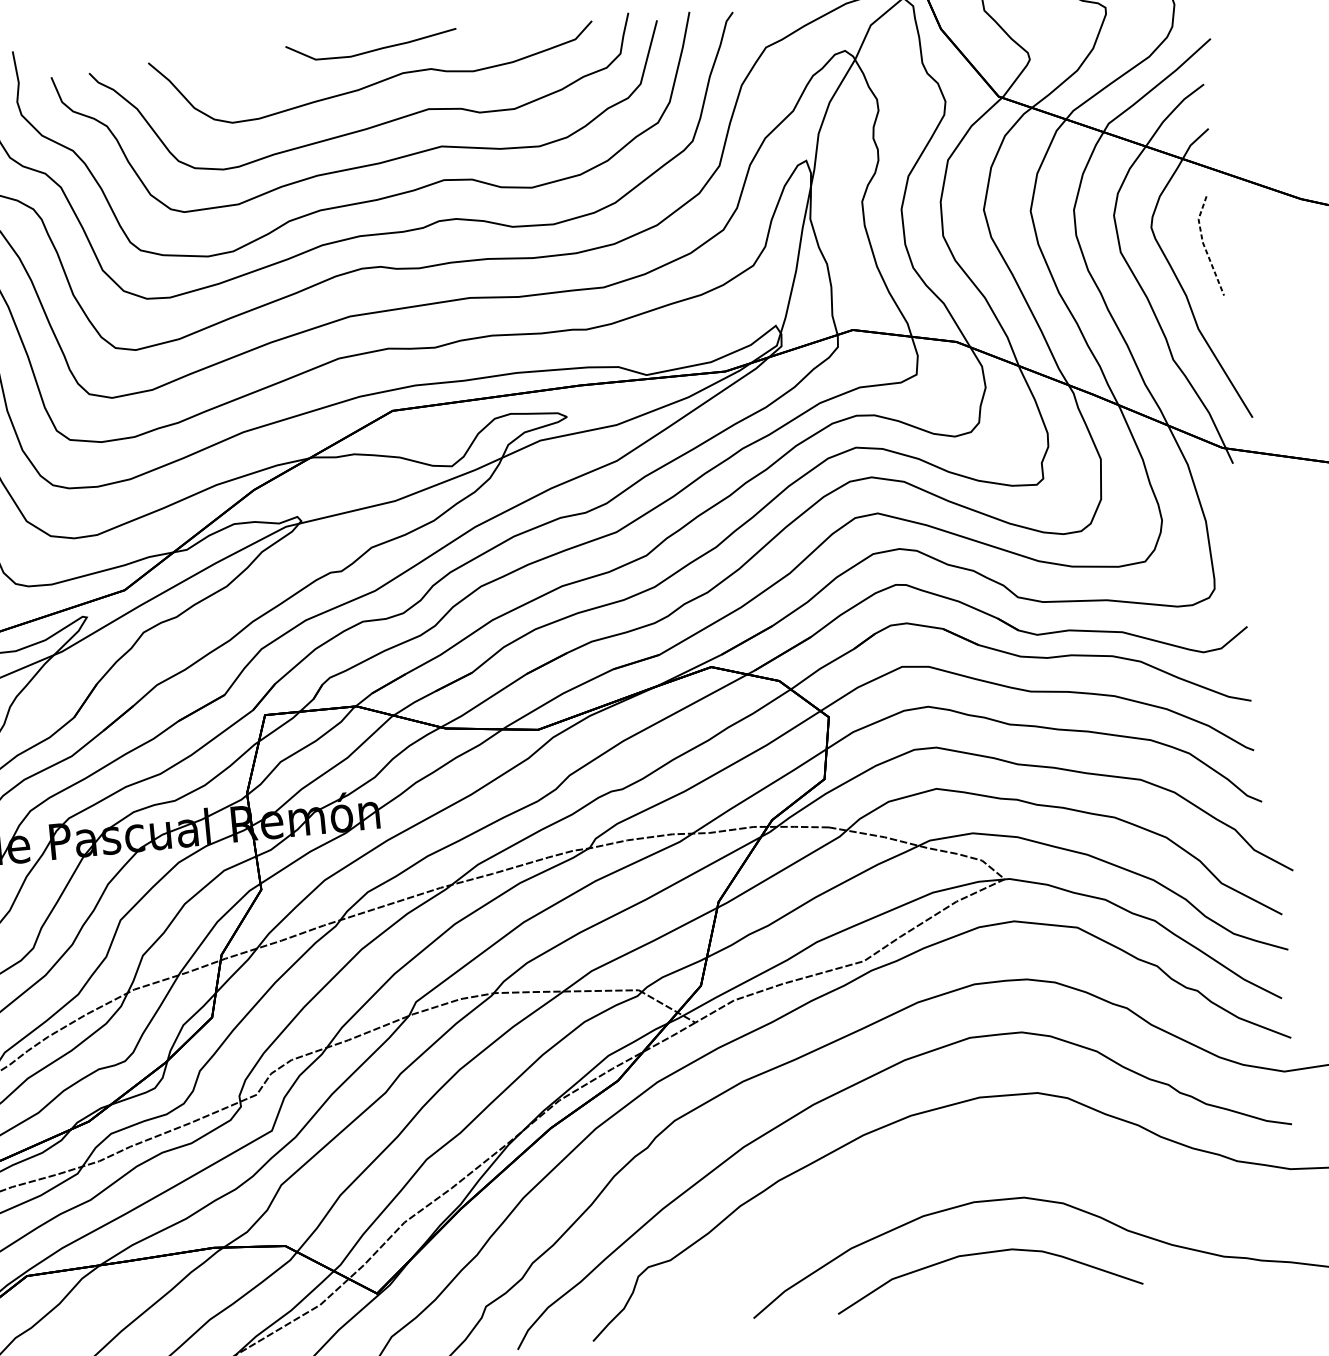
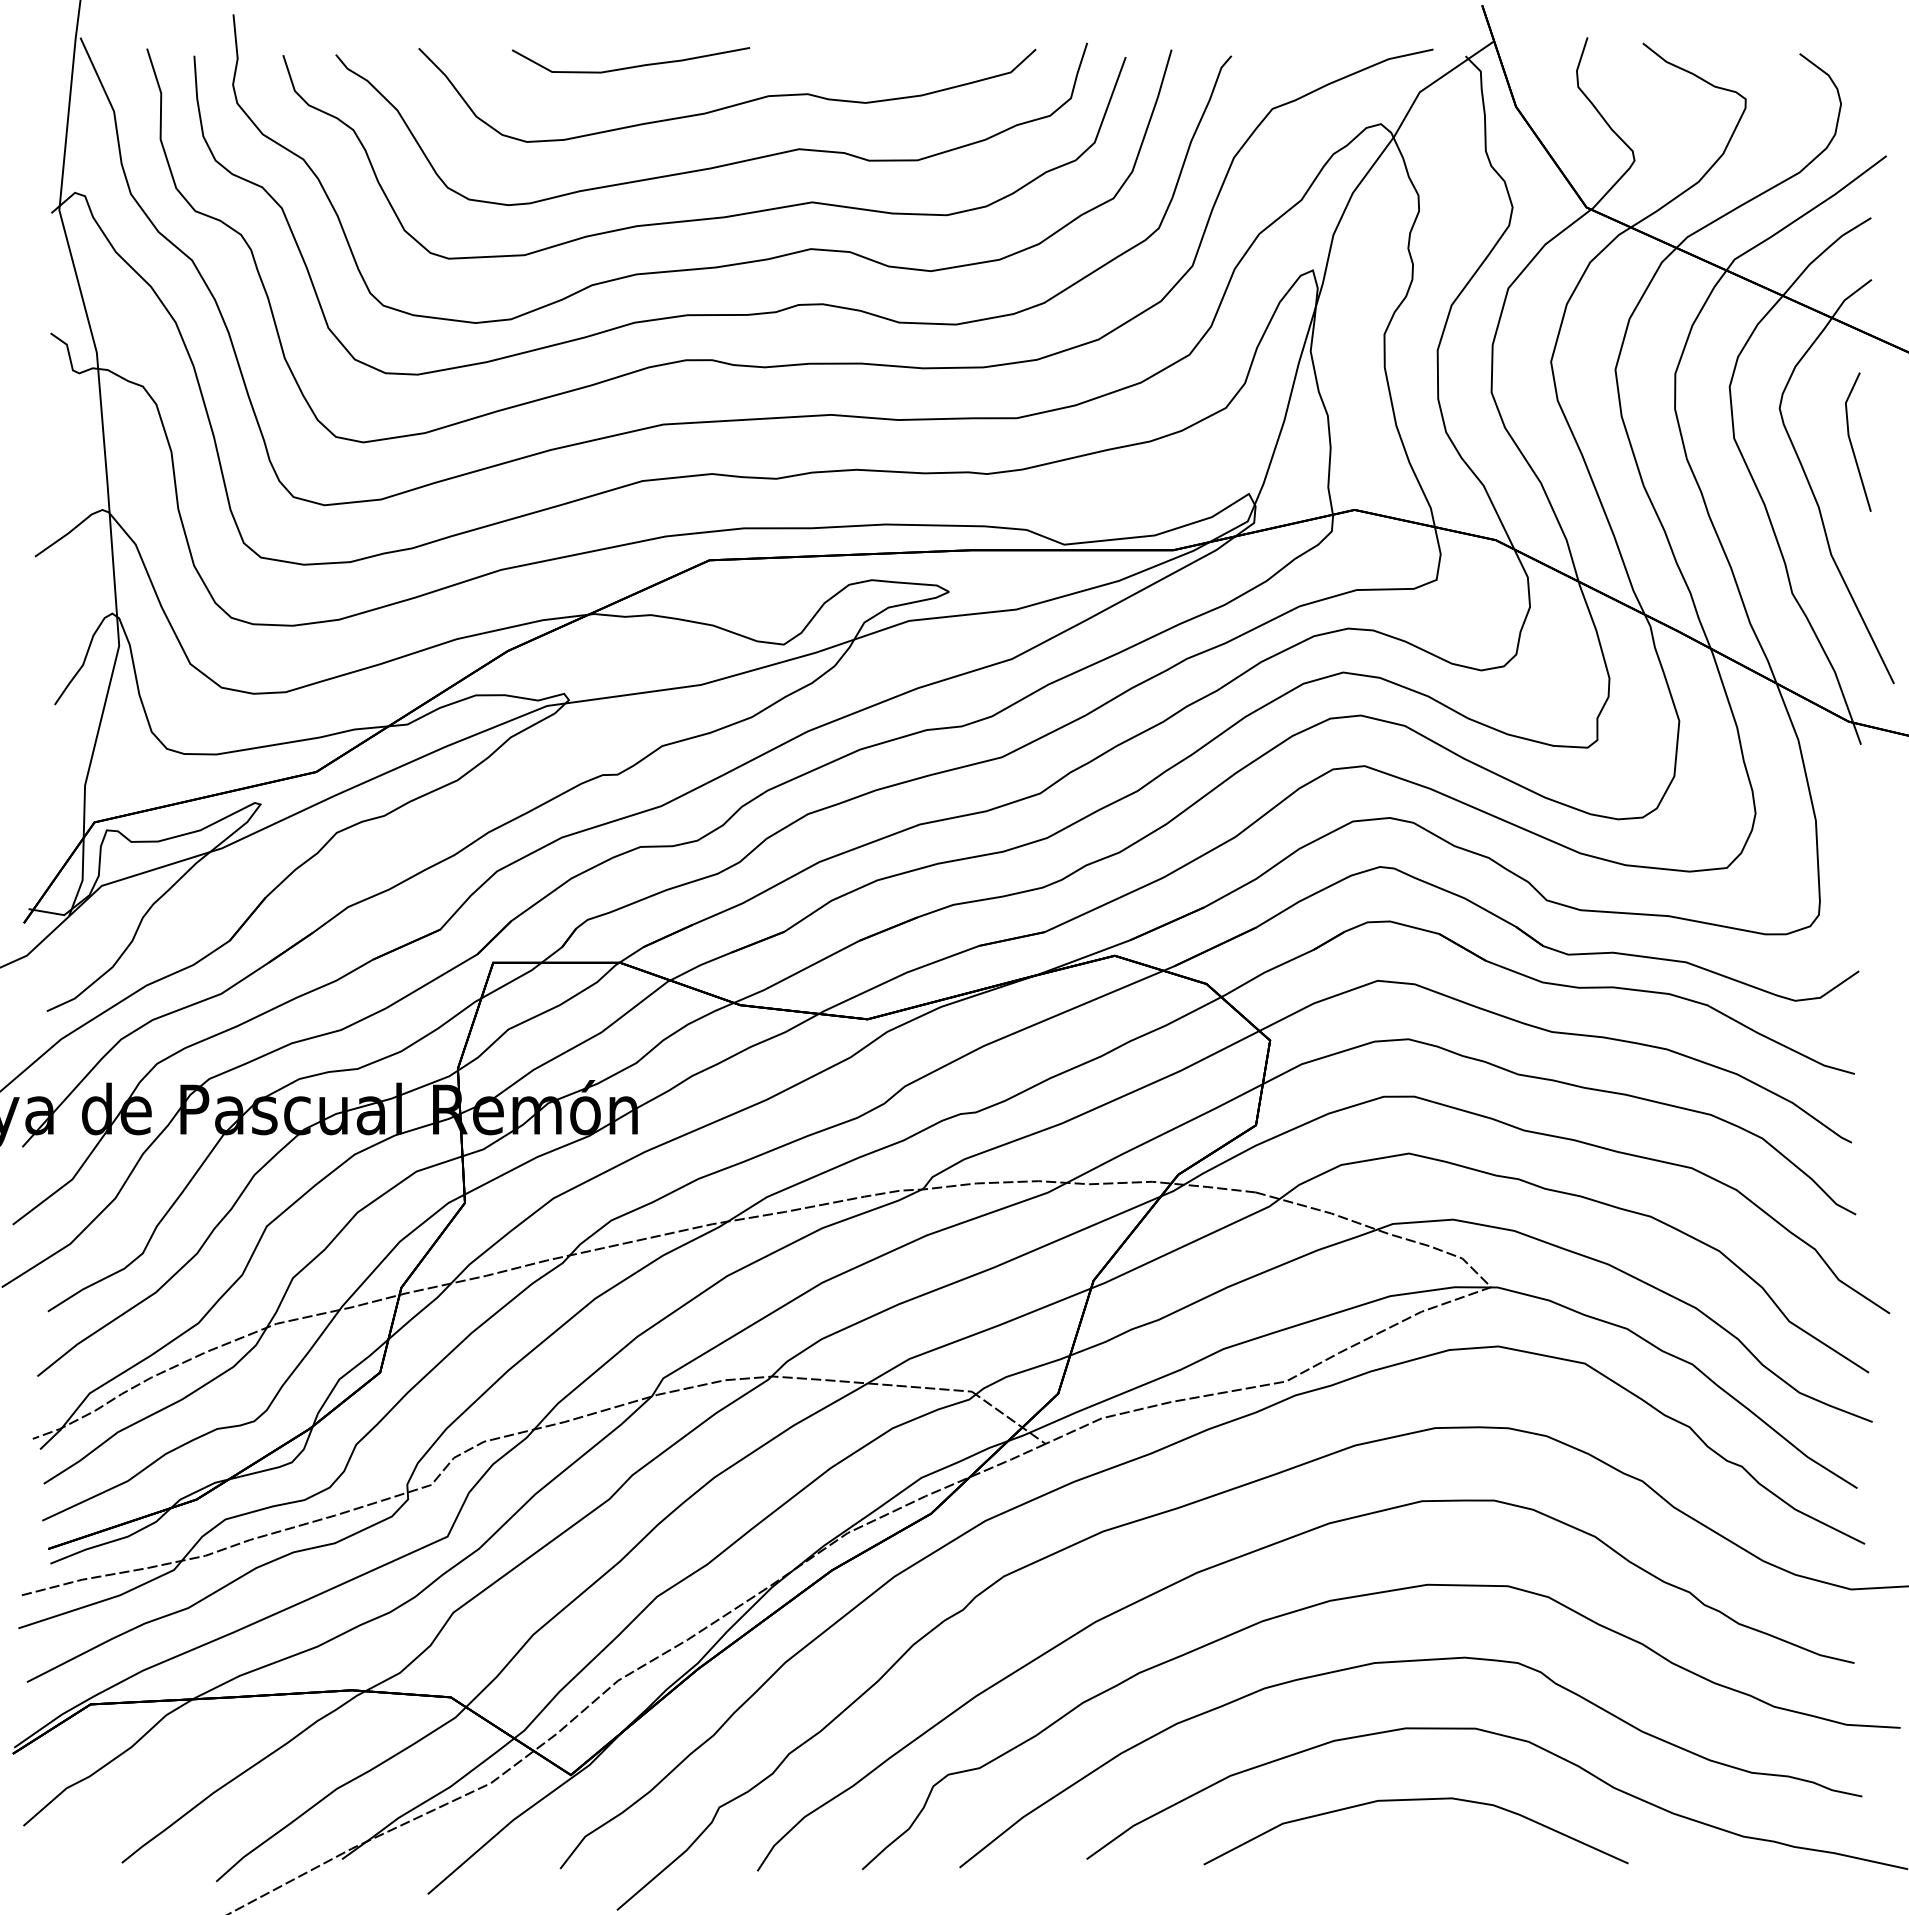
curve: (372, 50) -> (631, 66), moved
line: (1204, 246) -> (1850, 441), dashed -> solid
curve: (969, 1154) -> (1405, 1662), added

